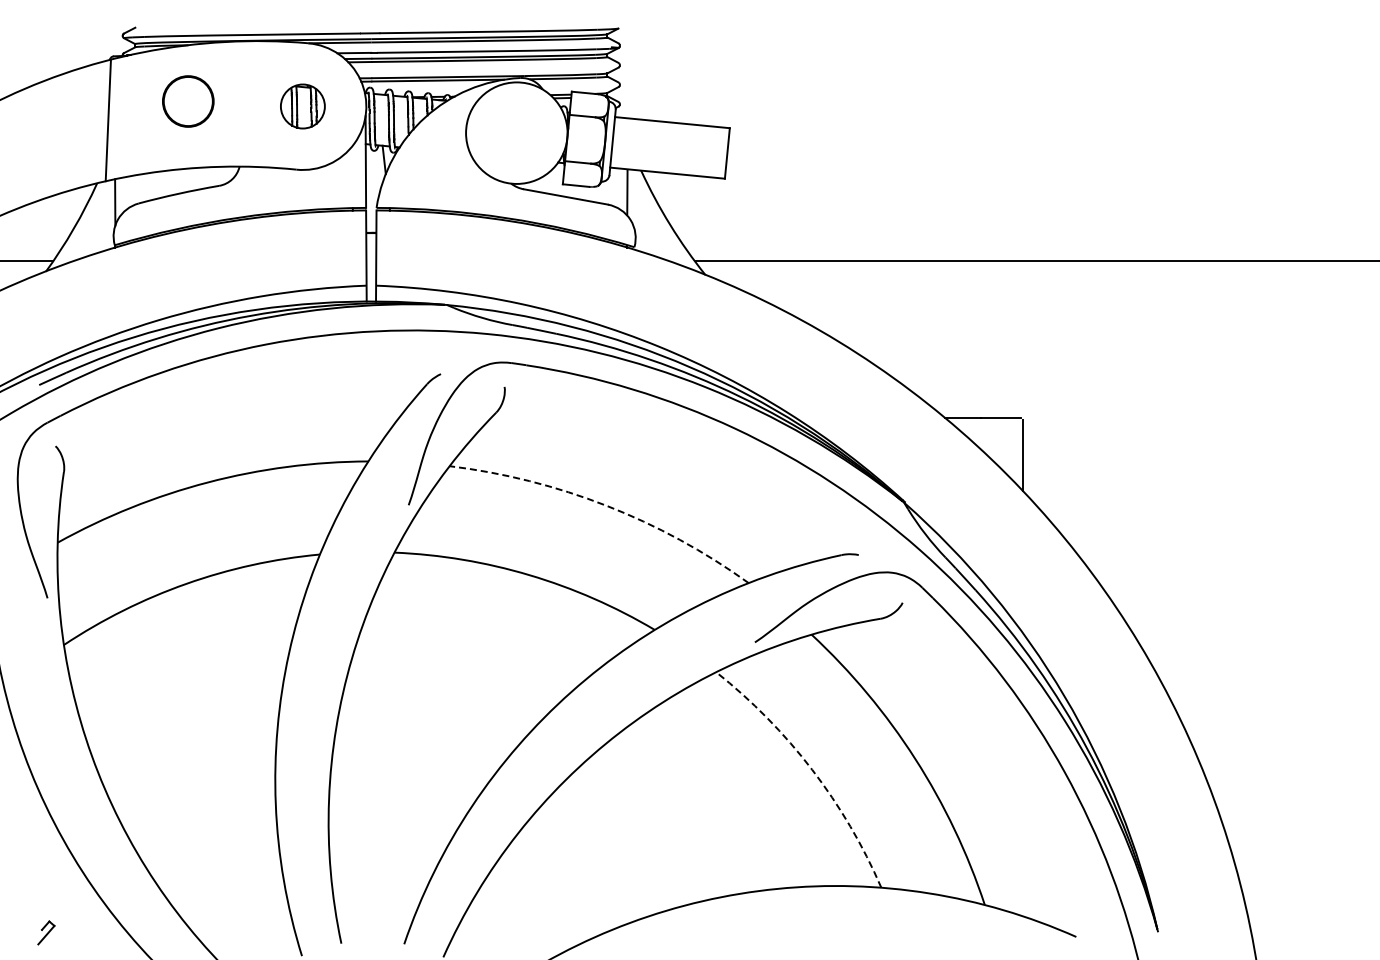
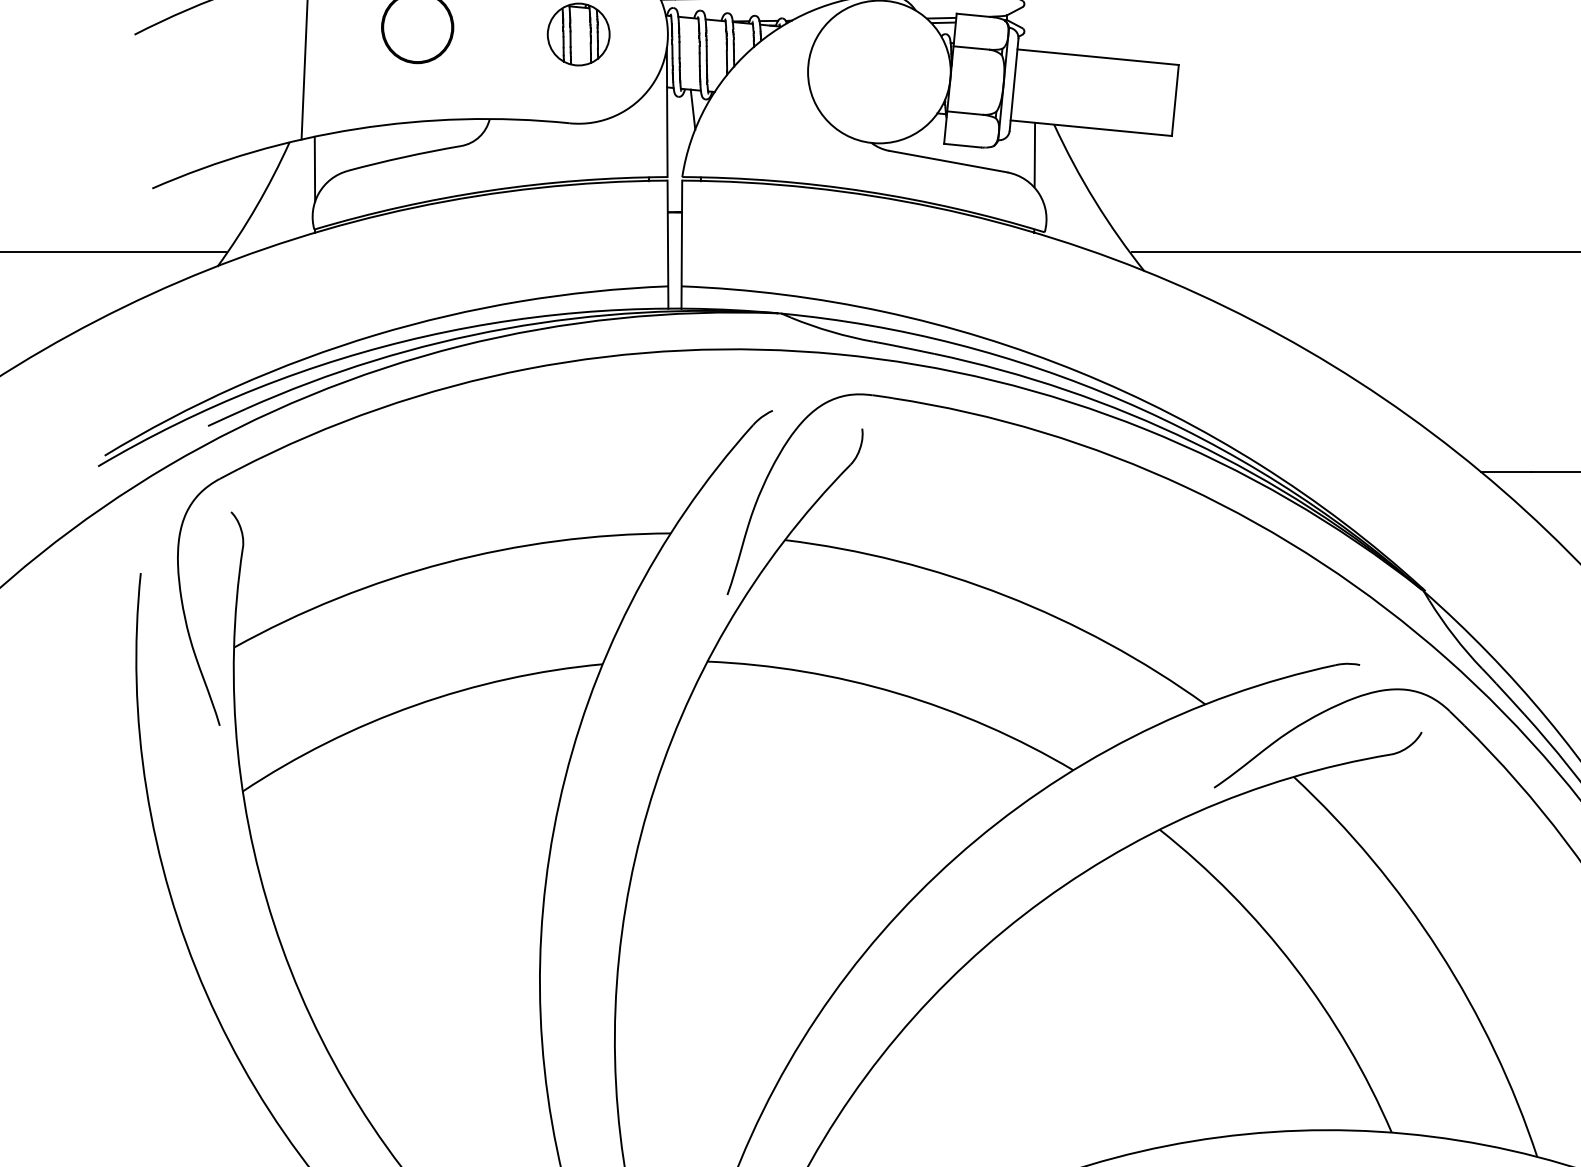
arc: (606, 505) -> (1005, 595), dashed -> solid
arc: (812, 769) -> (1295, 966), dashed -> solid

